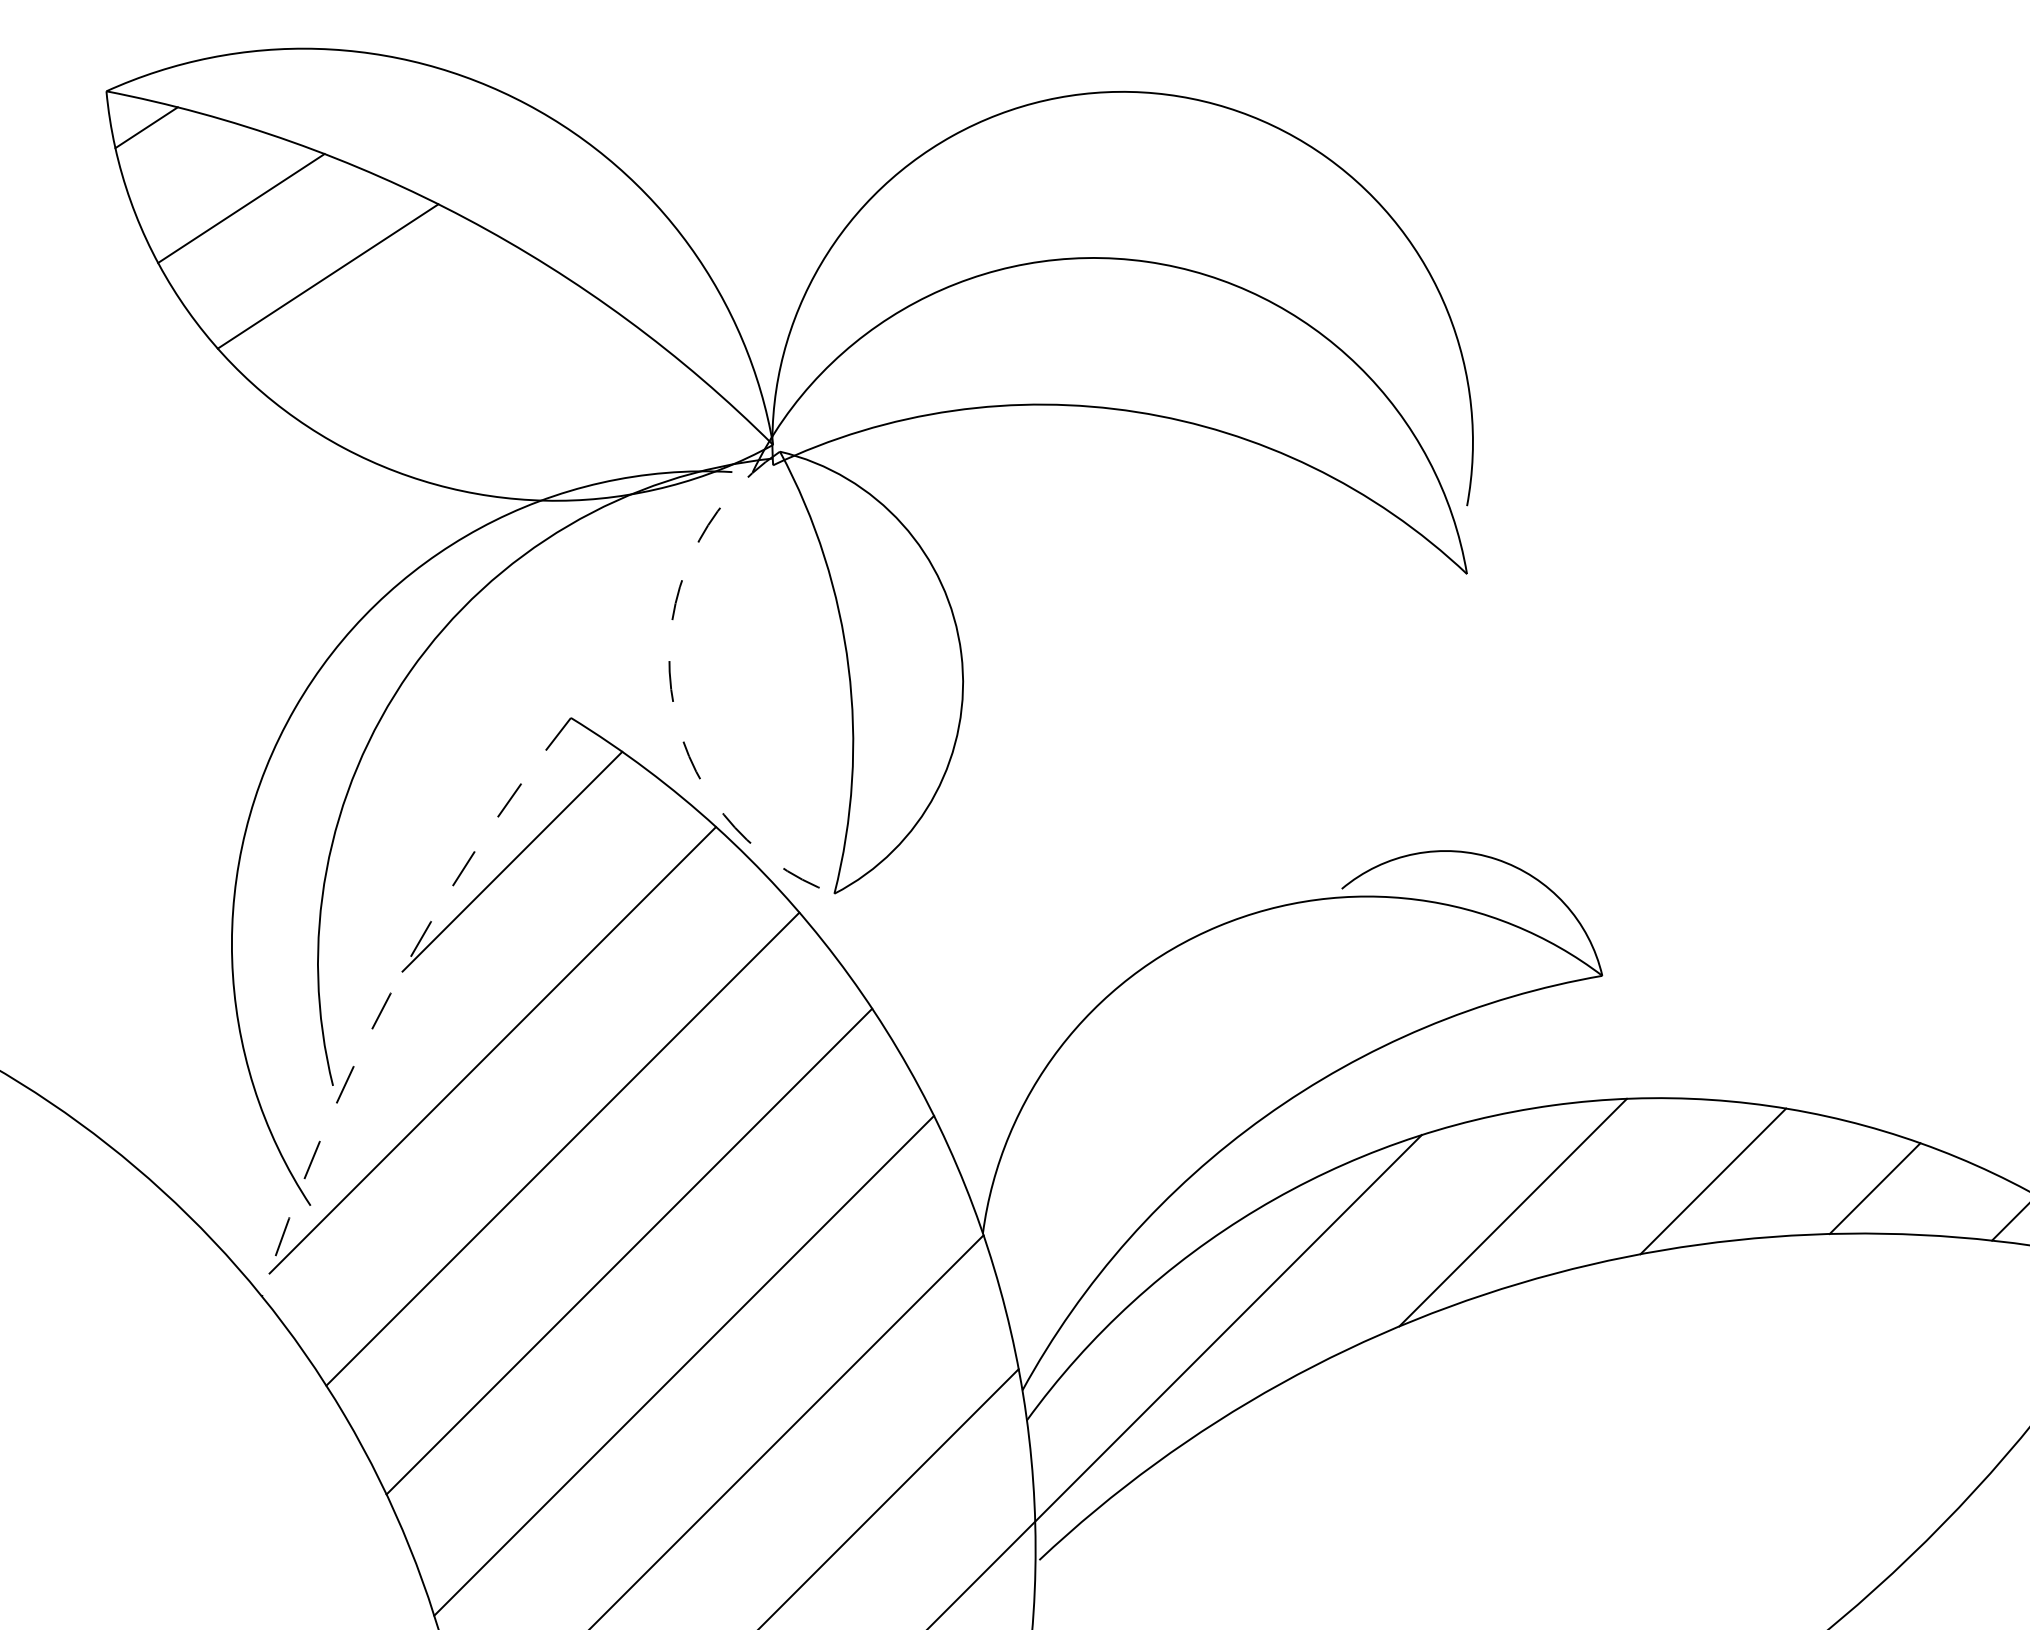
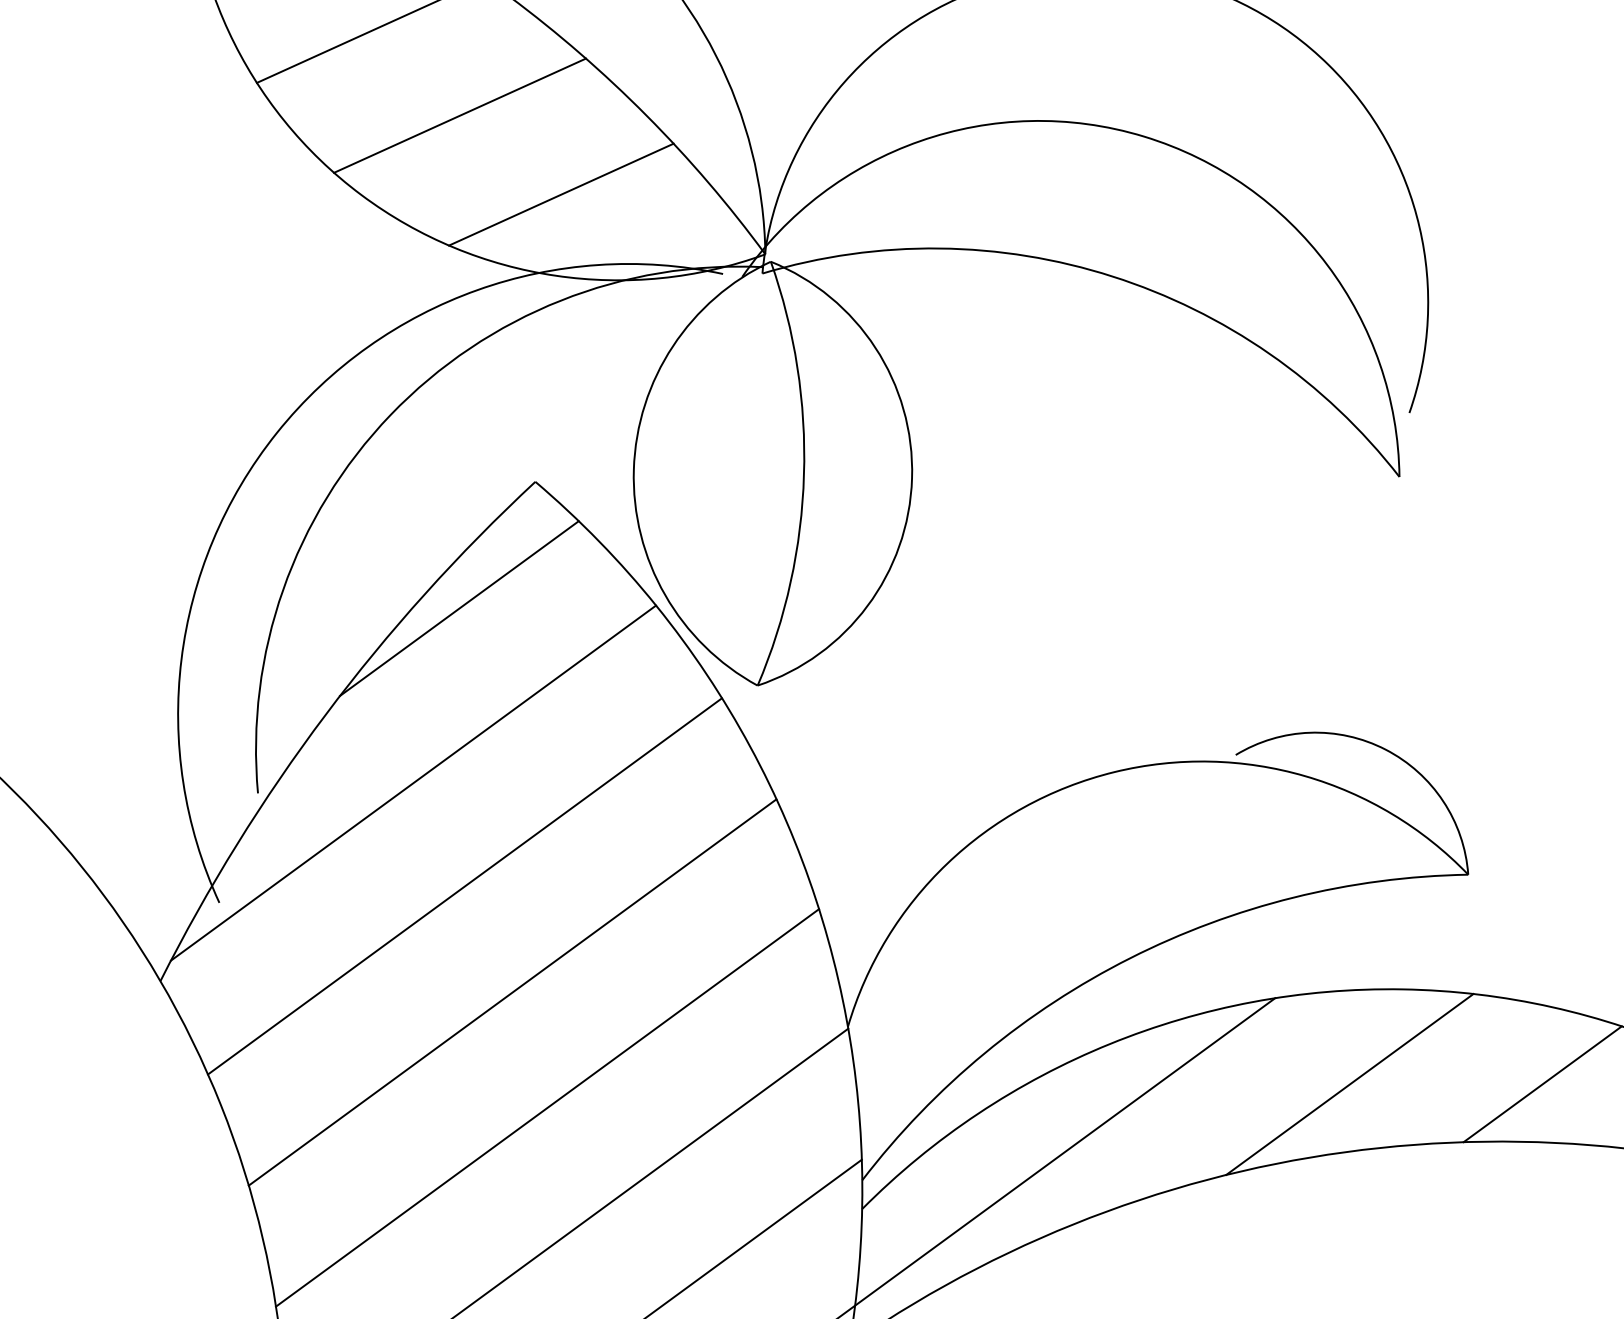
line: (433, 349) -> (459, 115), added
line: (551, 415) -> (561, 194), added
arc: (671, 689) -> (634, 469), dashed -> solid
arc: (390, 993) -> (325, 714), dashed -> solid

